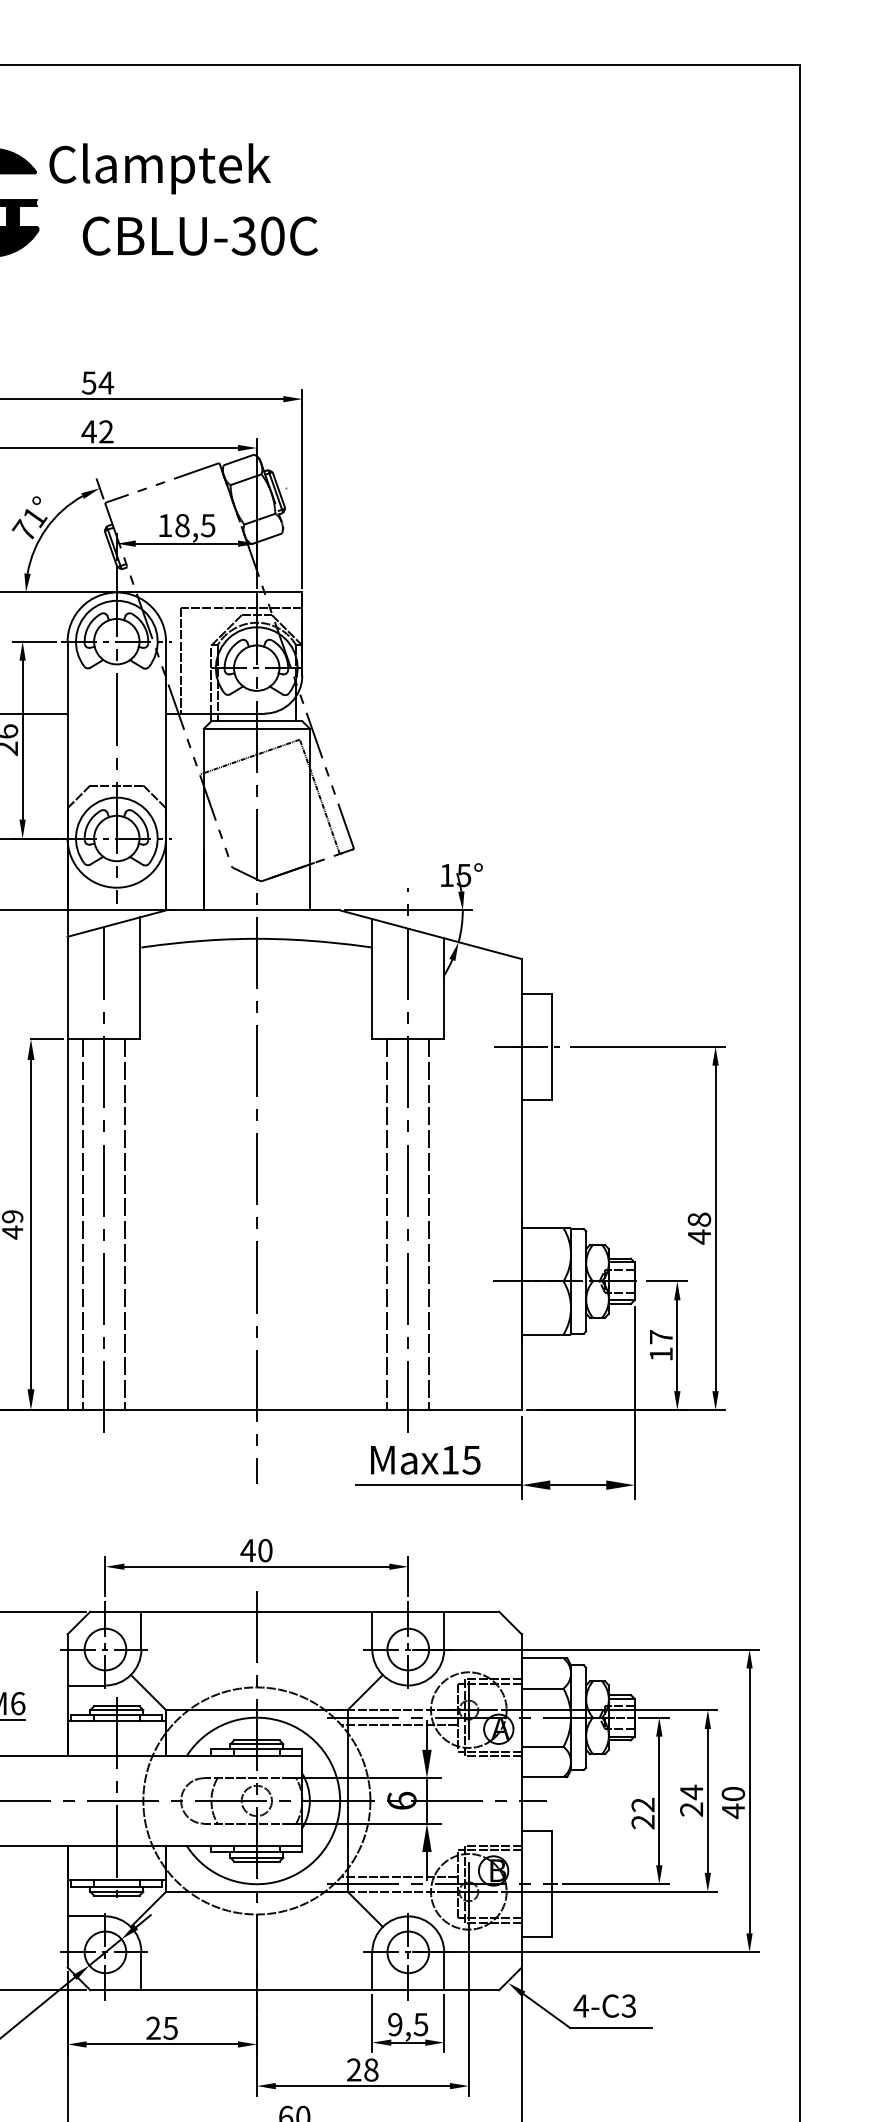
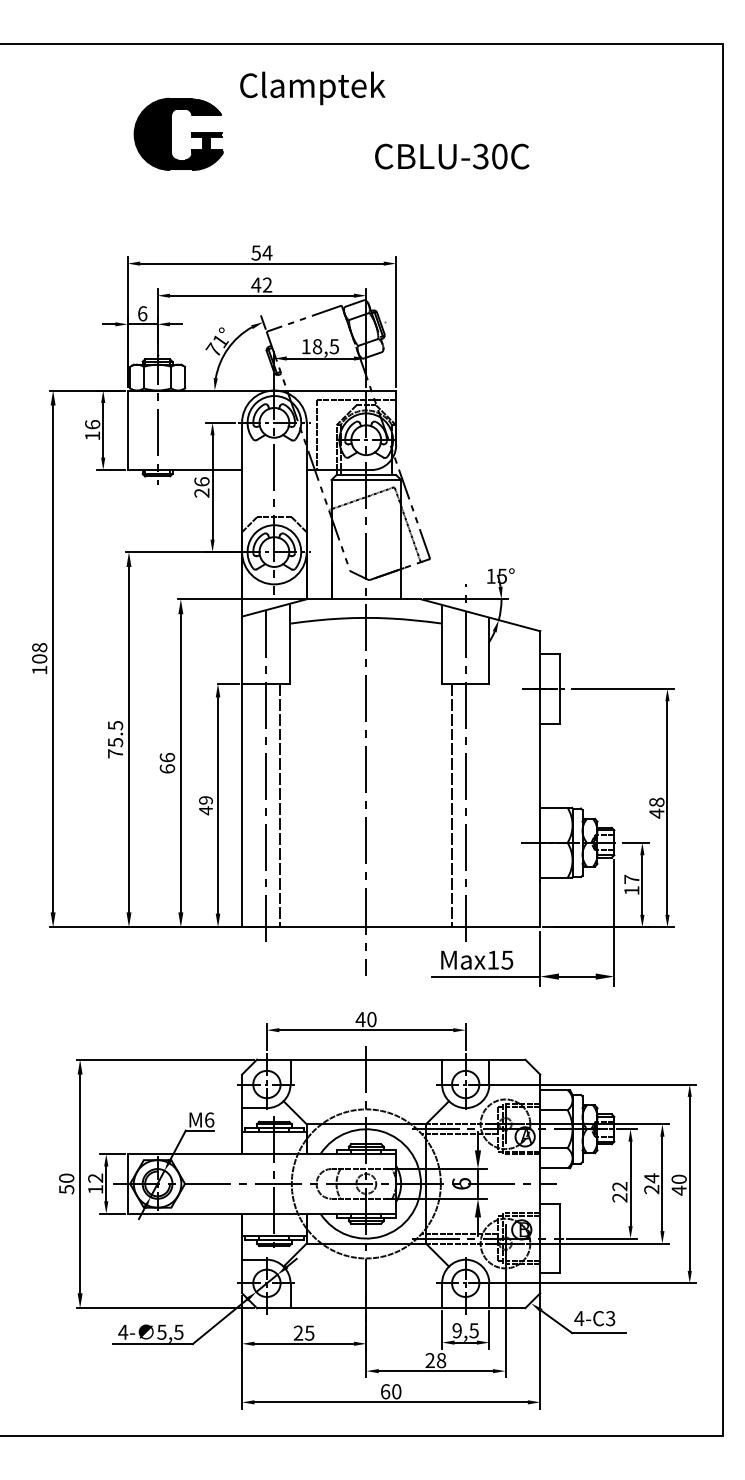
text: (159, 168) -> (312, 88), moved
text: (200, 235) -> (452, 156), moved
line: (83, 1224) -> (252, 805), removed
line: (429, 1224) -> (479, 805), removed

